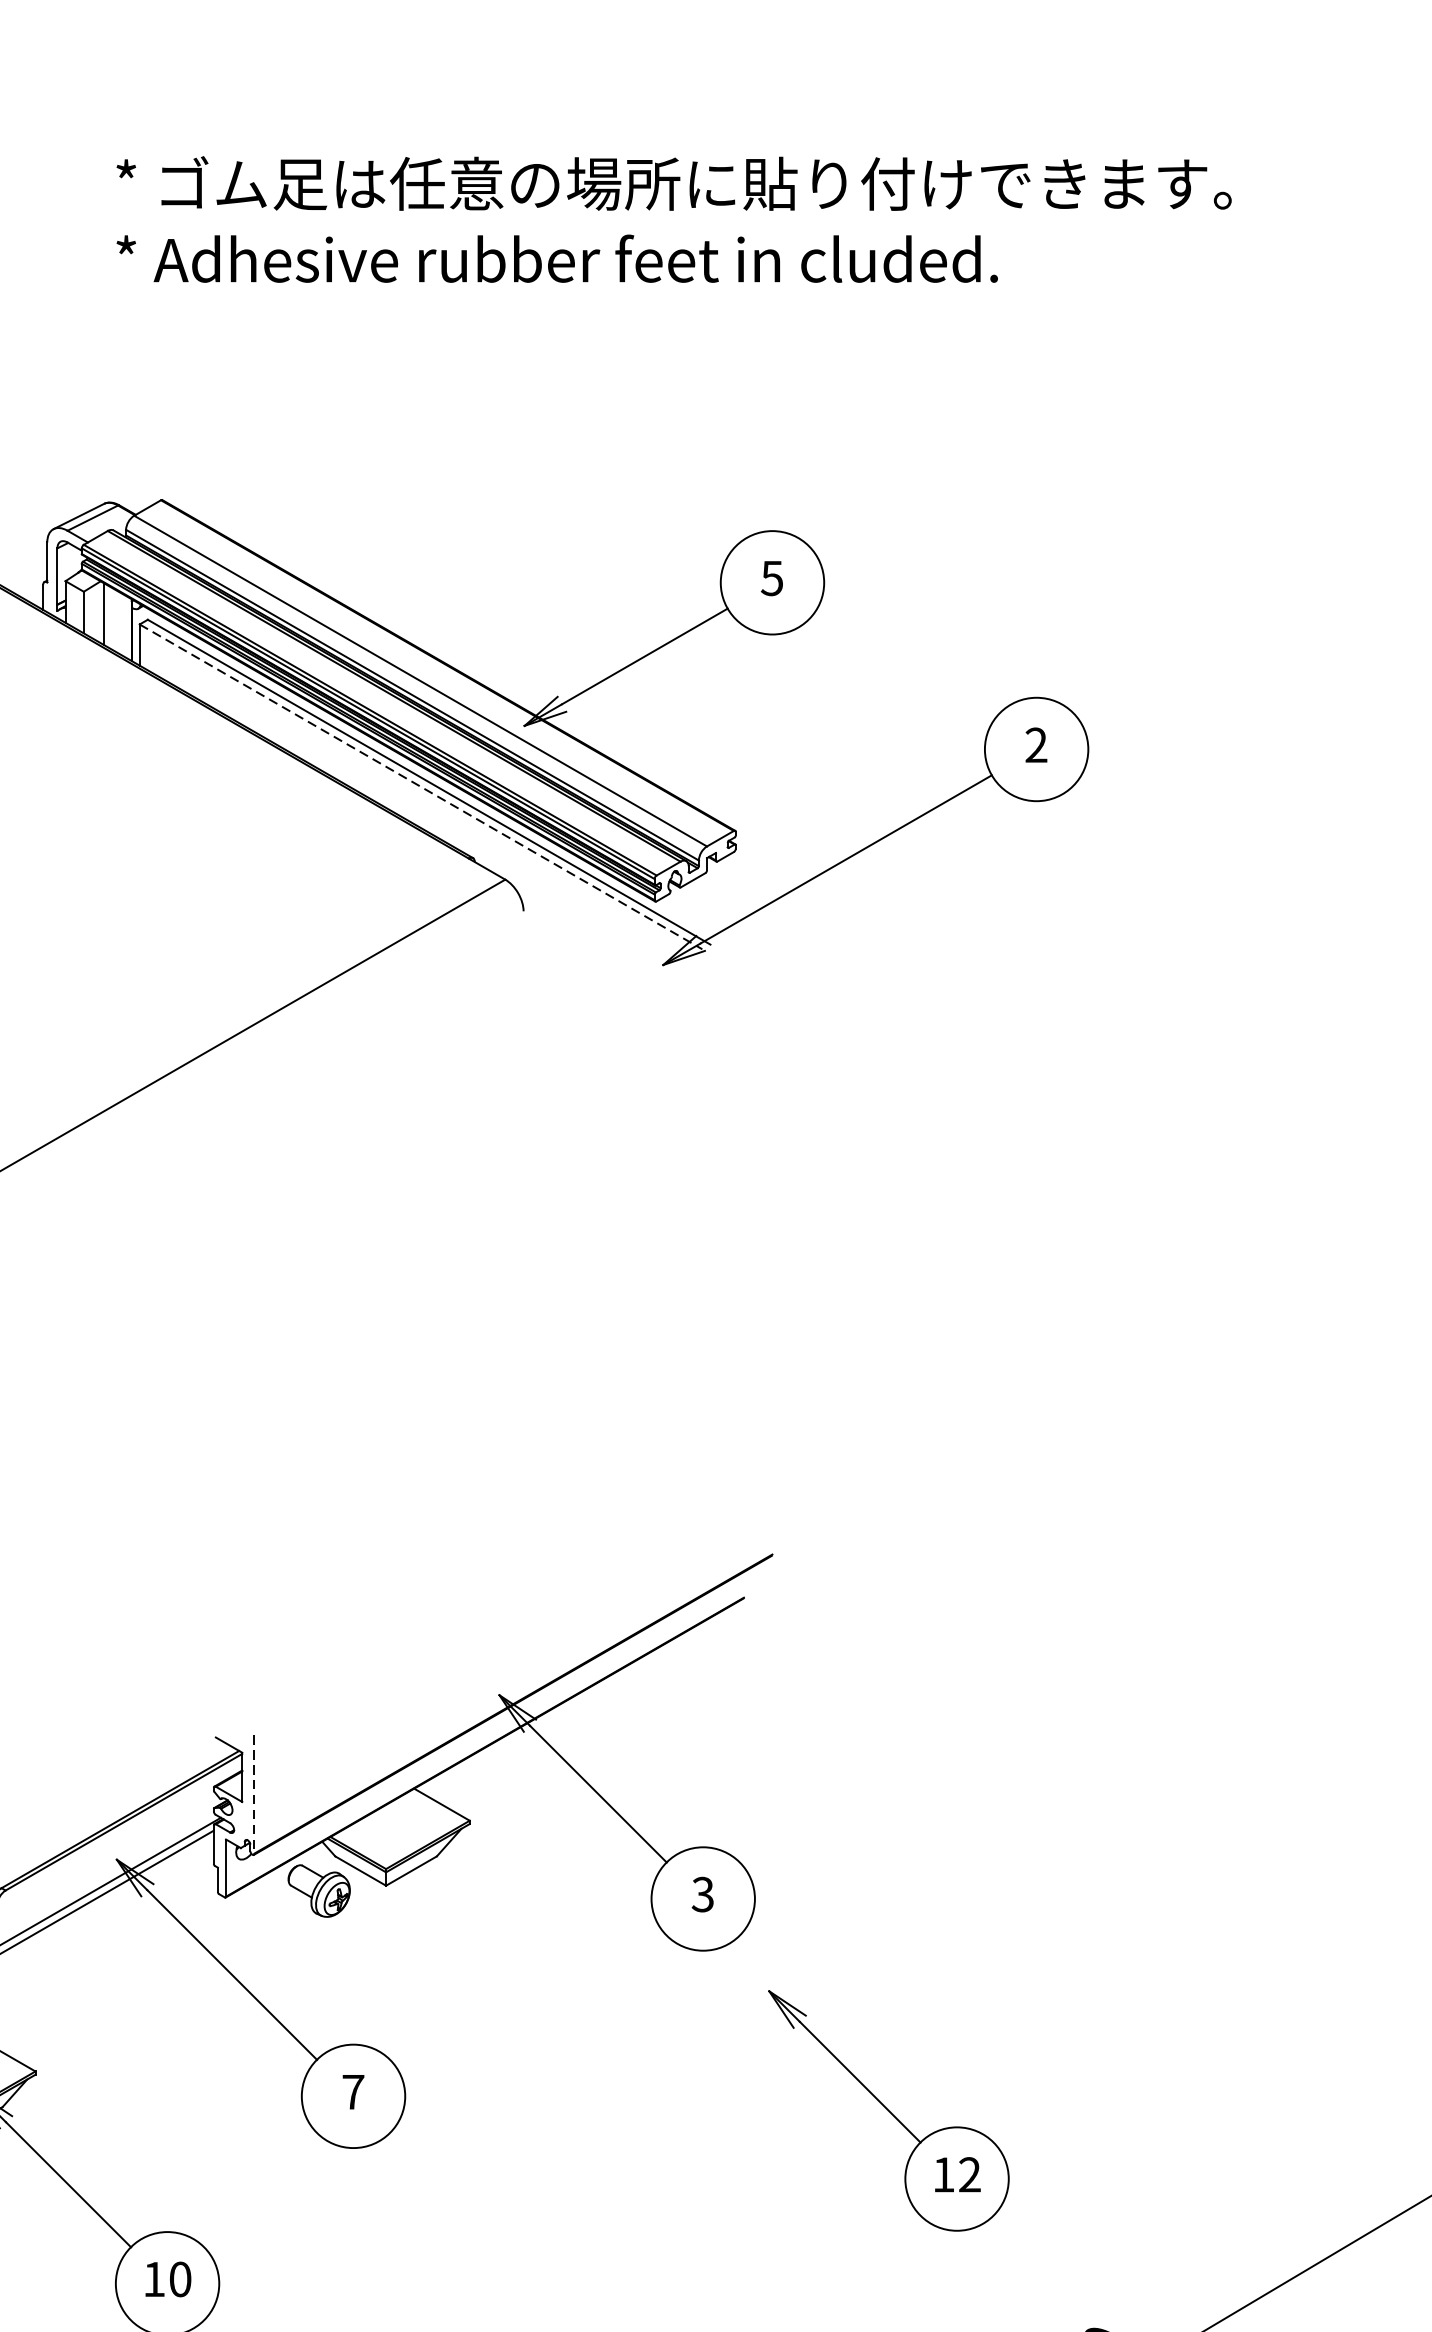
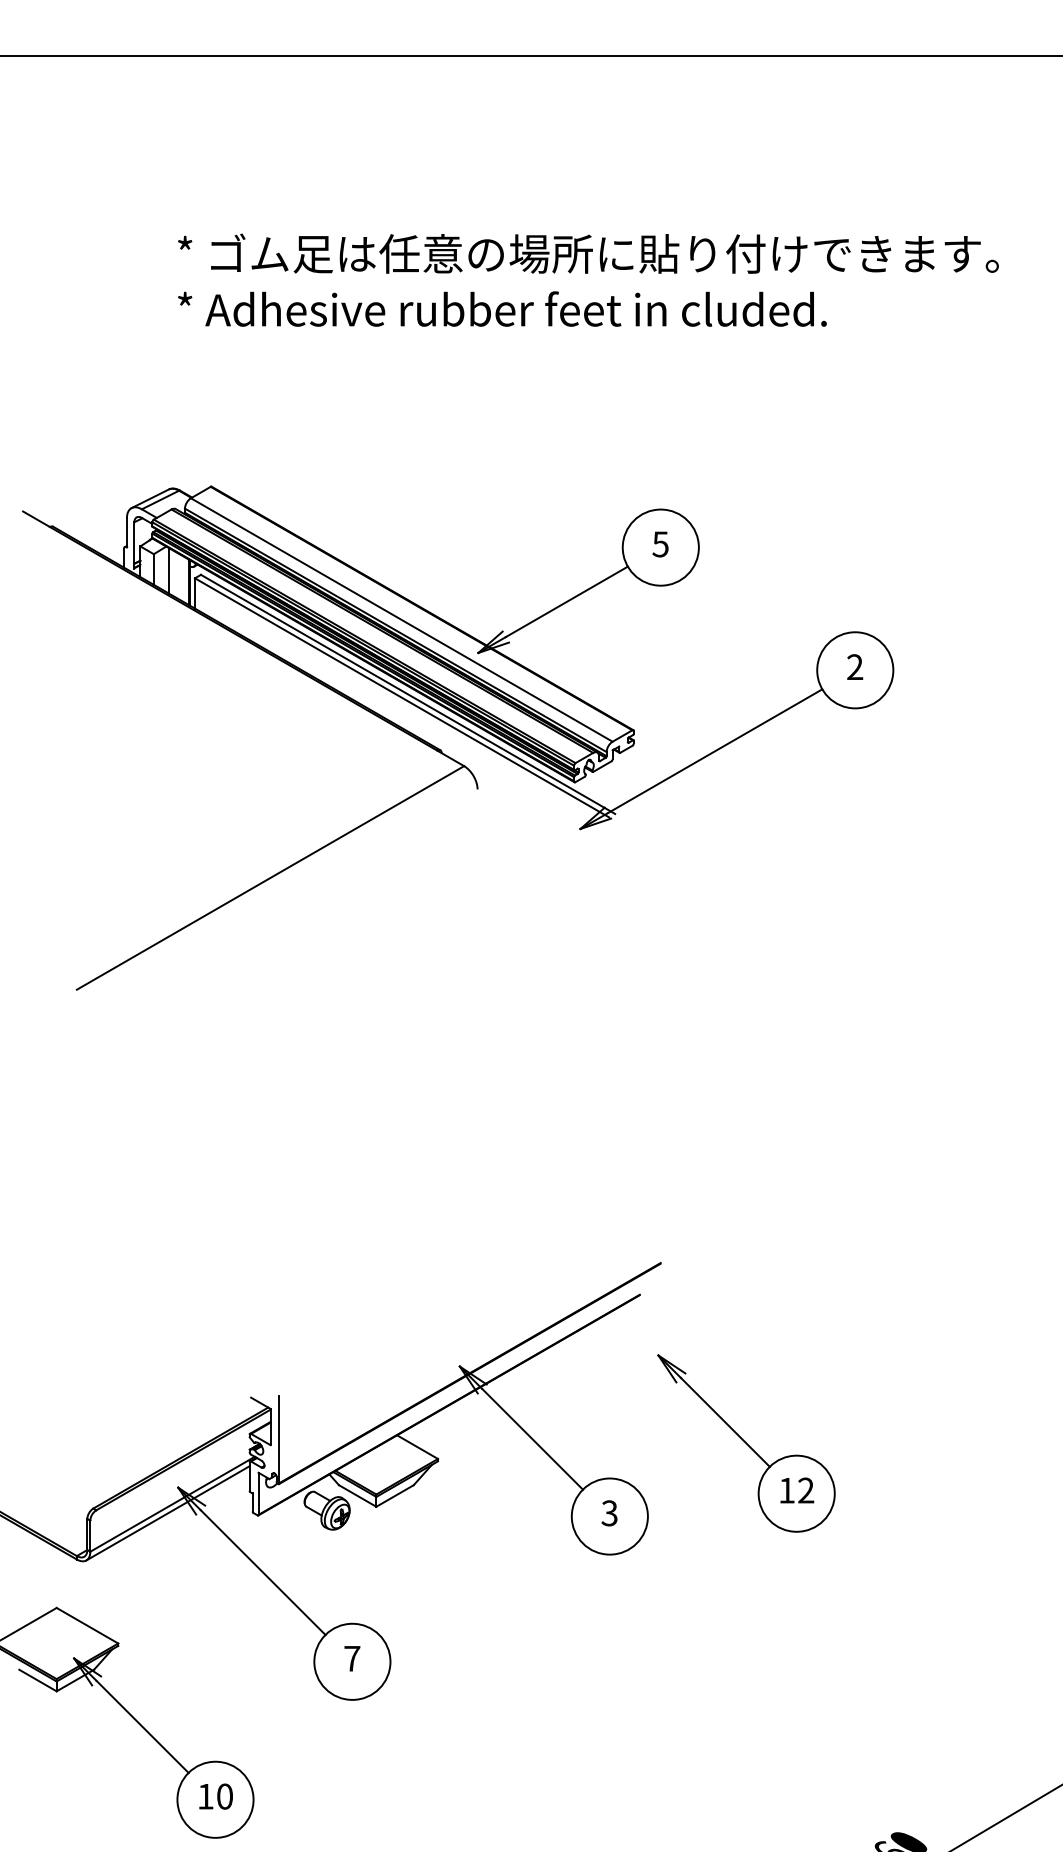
line: (421, 787) -> (402, 698), dashed -> solid
line: (254, 1794) -> (279, 1439), dashed -> solid
part: (888, 2110) -> (746, 1443), moved

